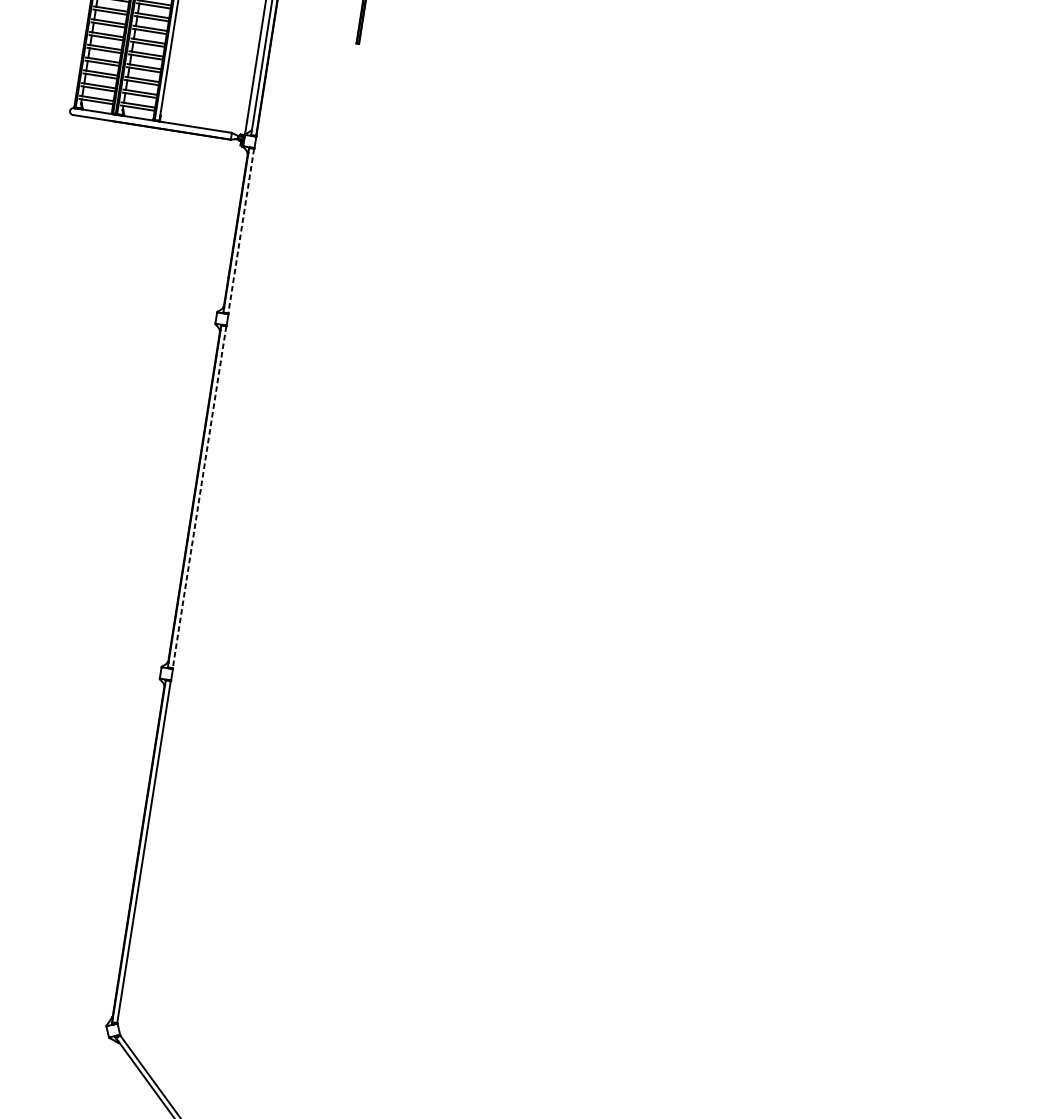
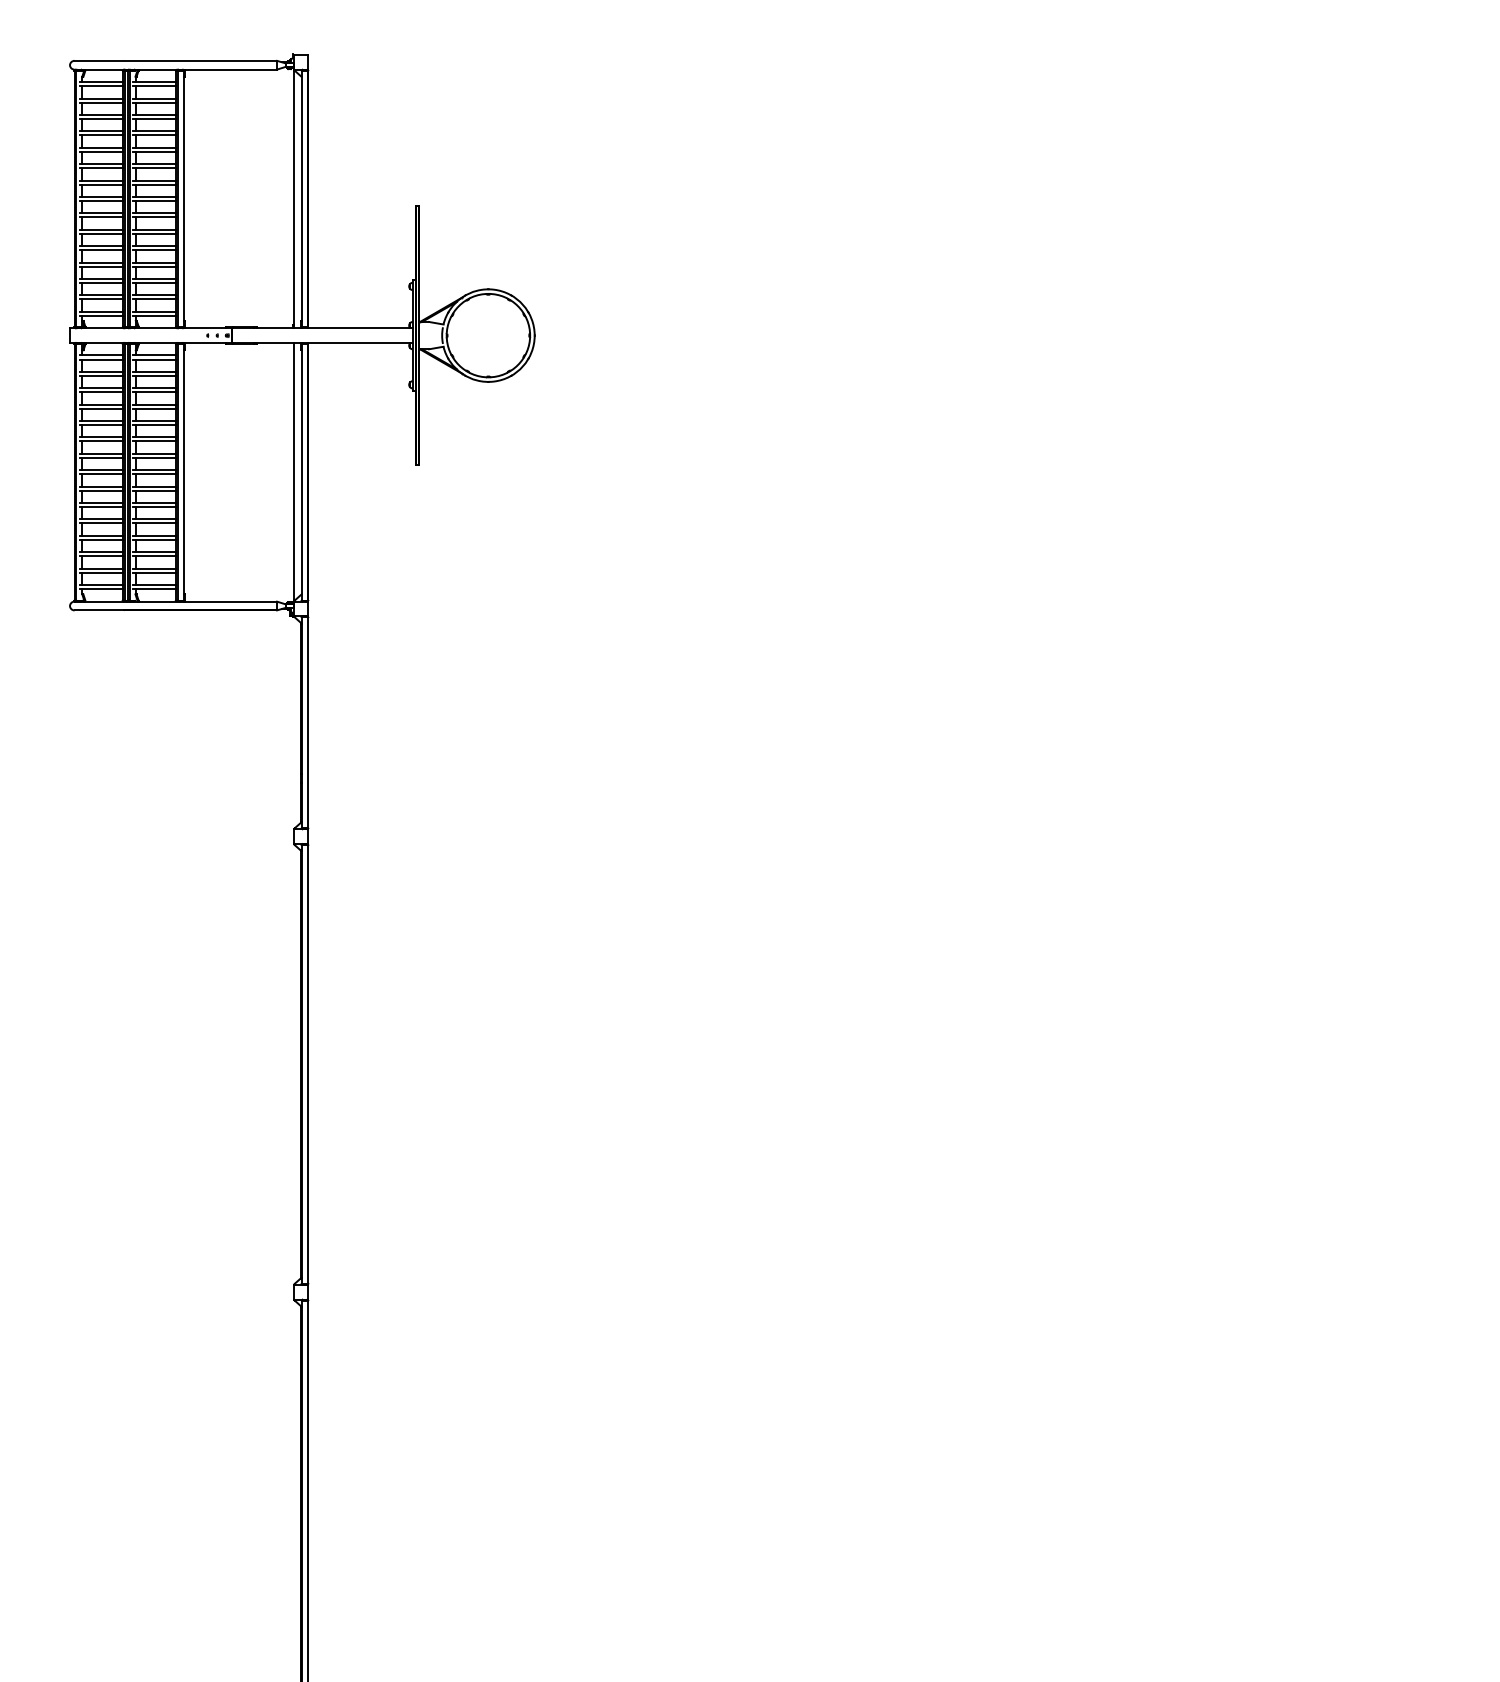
line: (241, 231) -> (308, 723), dashed -> solid
line: (199, 497) -> (308, 1064), dashed -> solid

